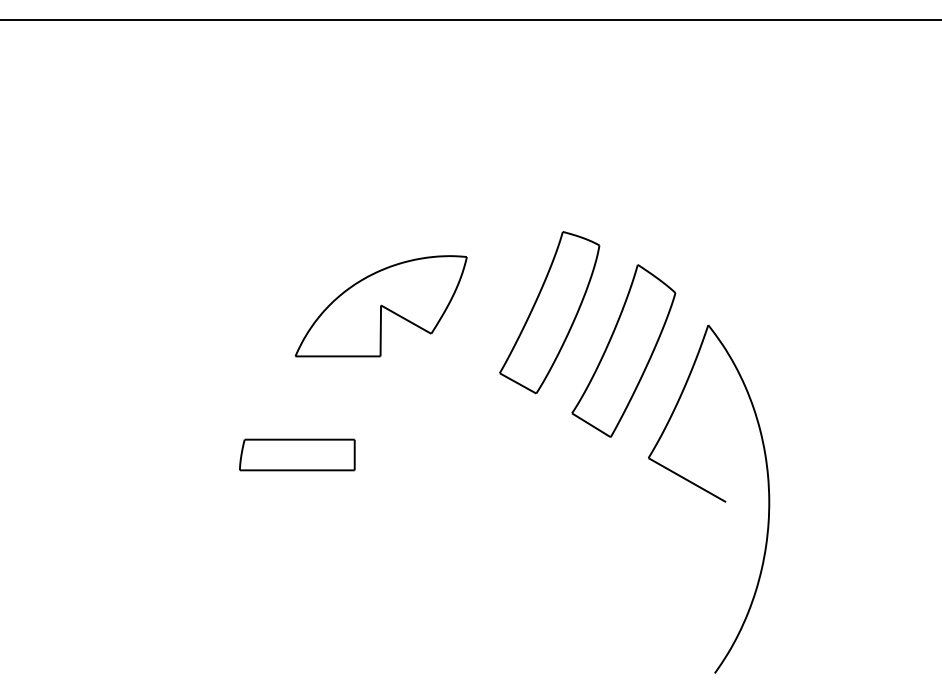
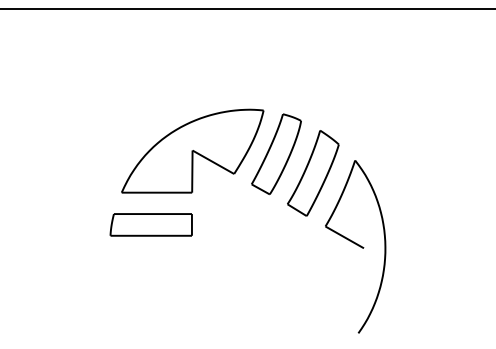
part: (380, 305) -> (192, 150), size x1.67
part: (295, 454) -> (150, 224), size x1.43

